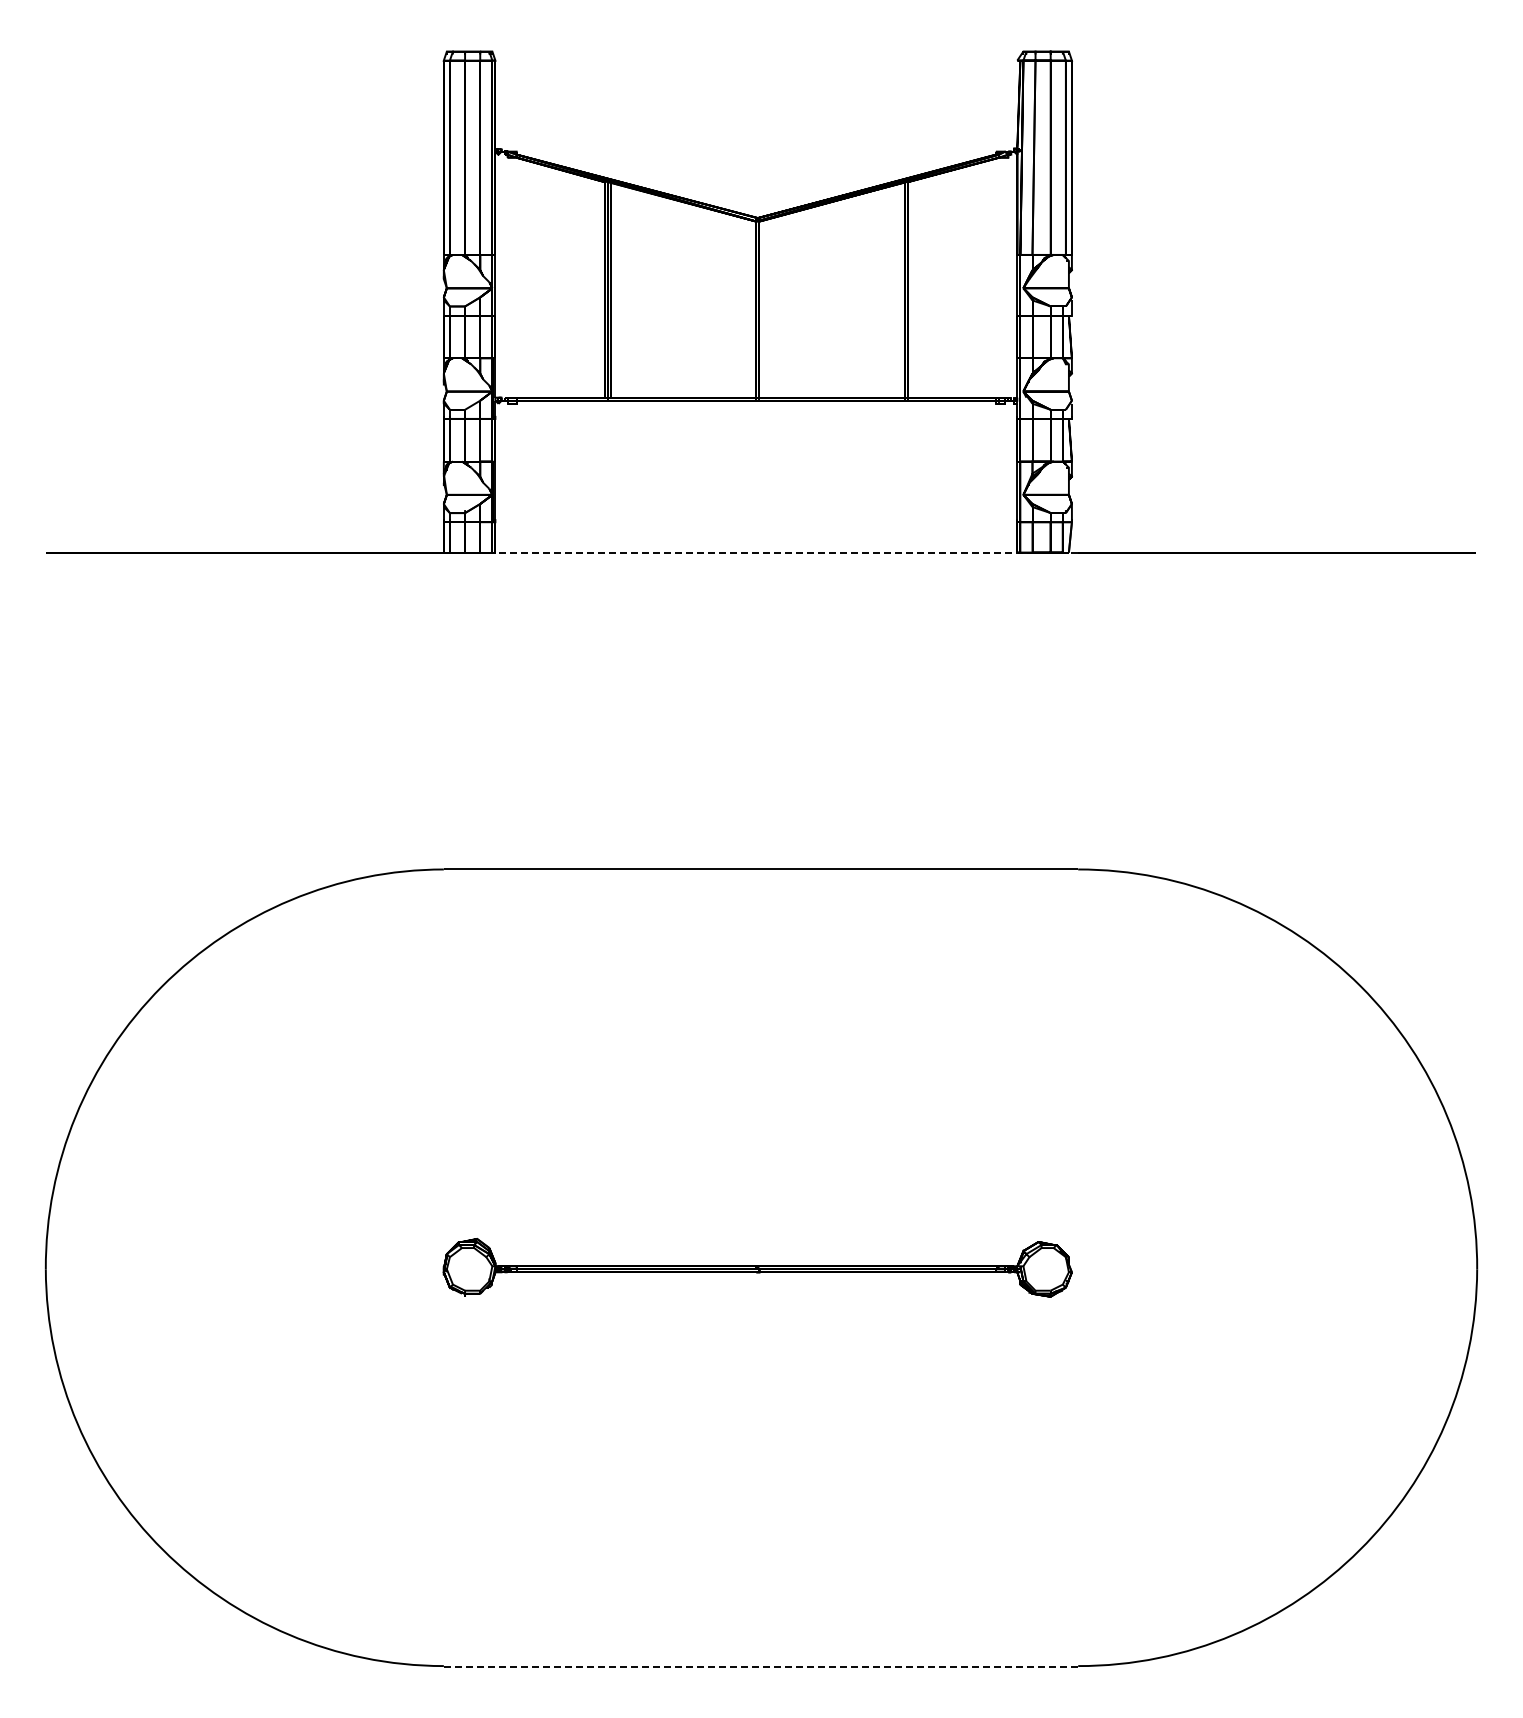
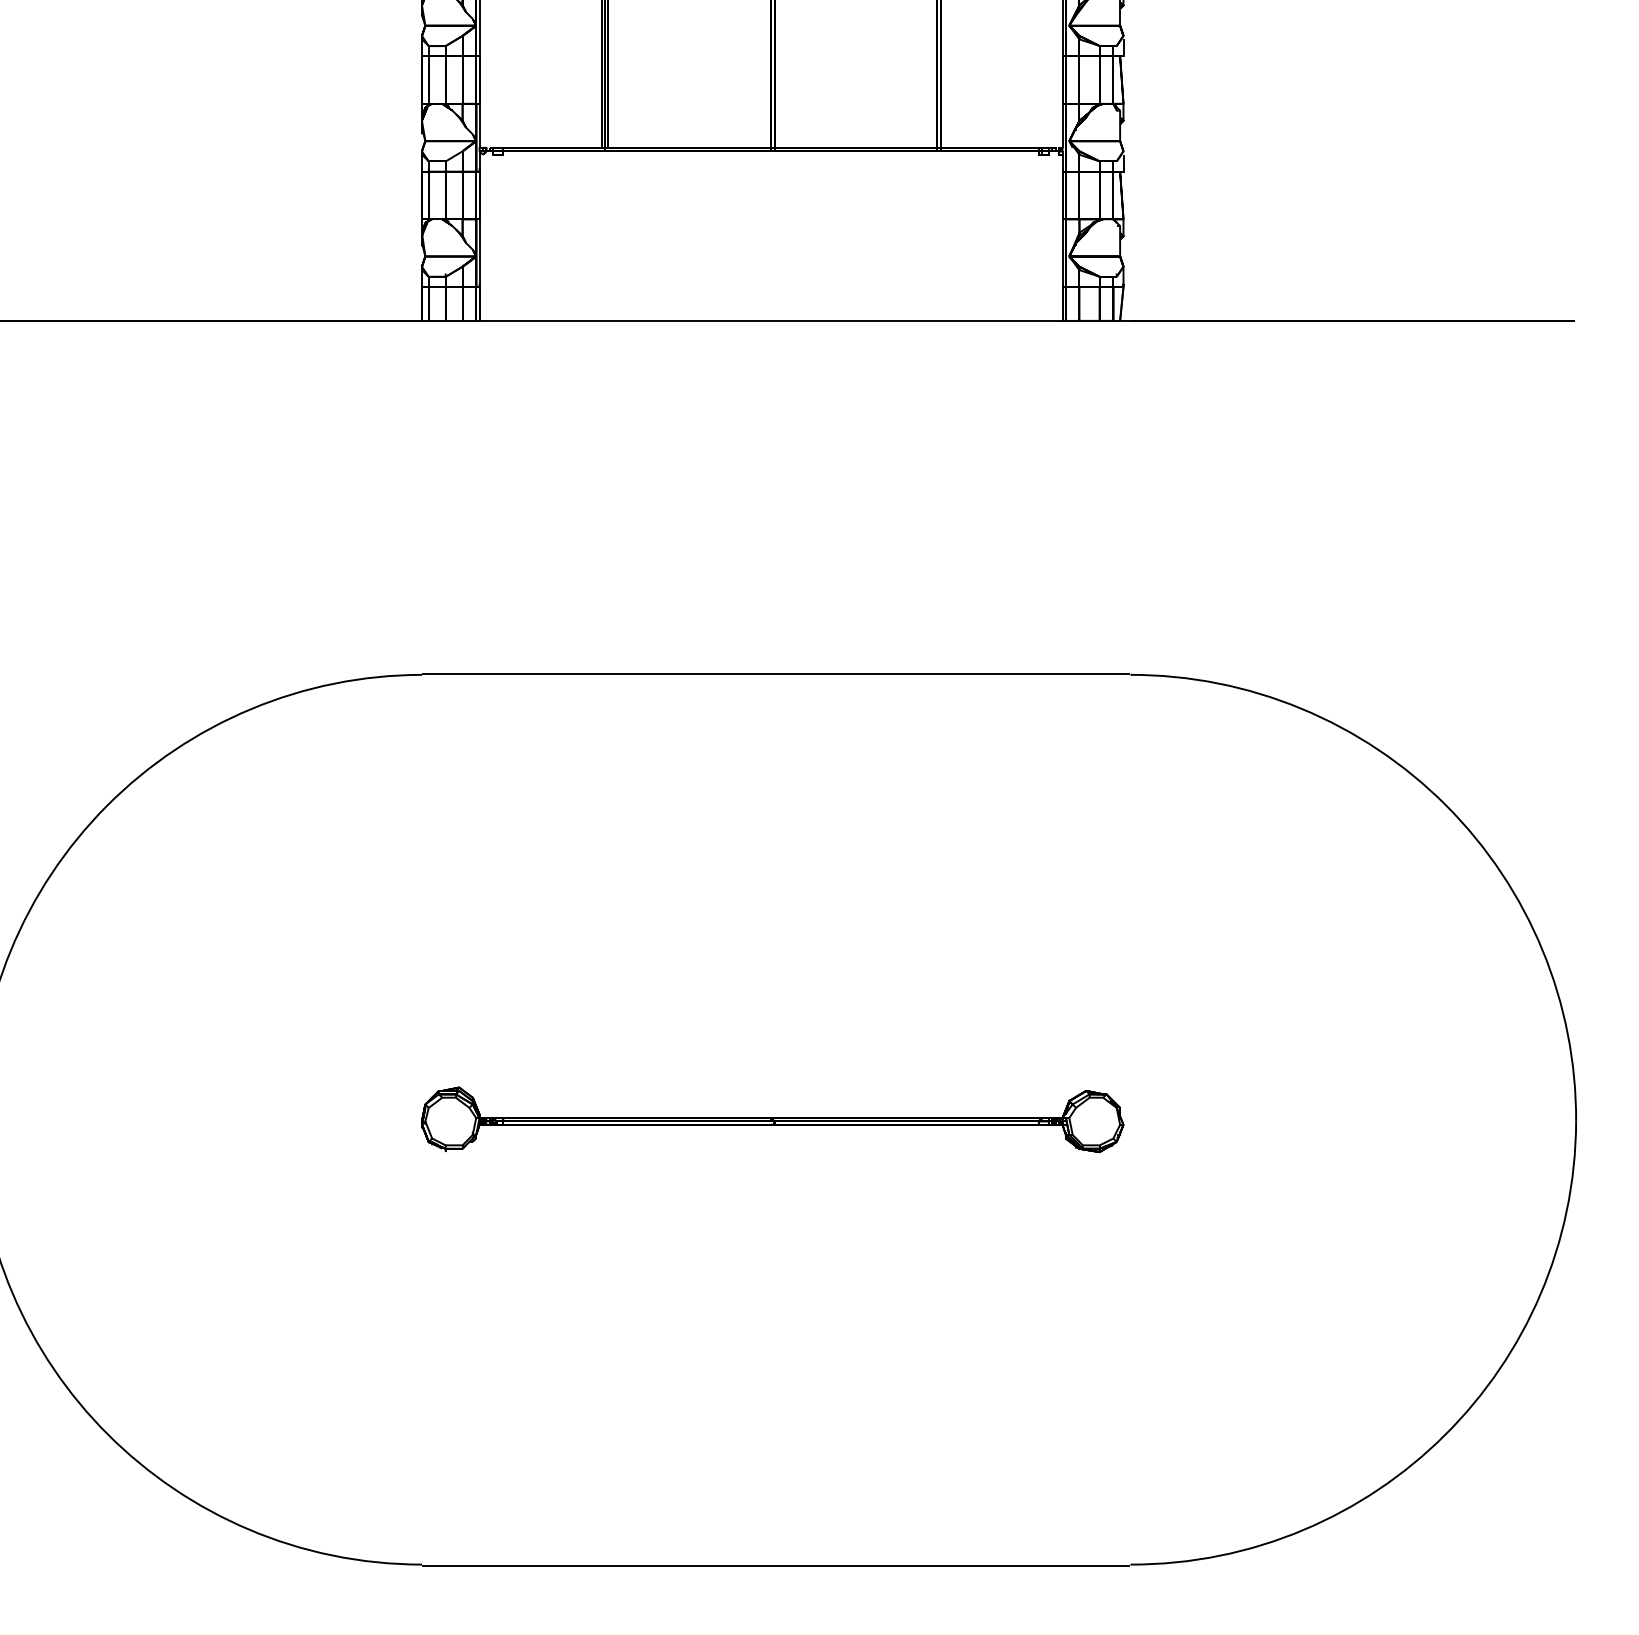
line: (760, 552) -> (775, 320), dashed -> solid
line: (760, 1667) -> (775, 1566), dashed -> solid

